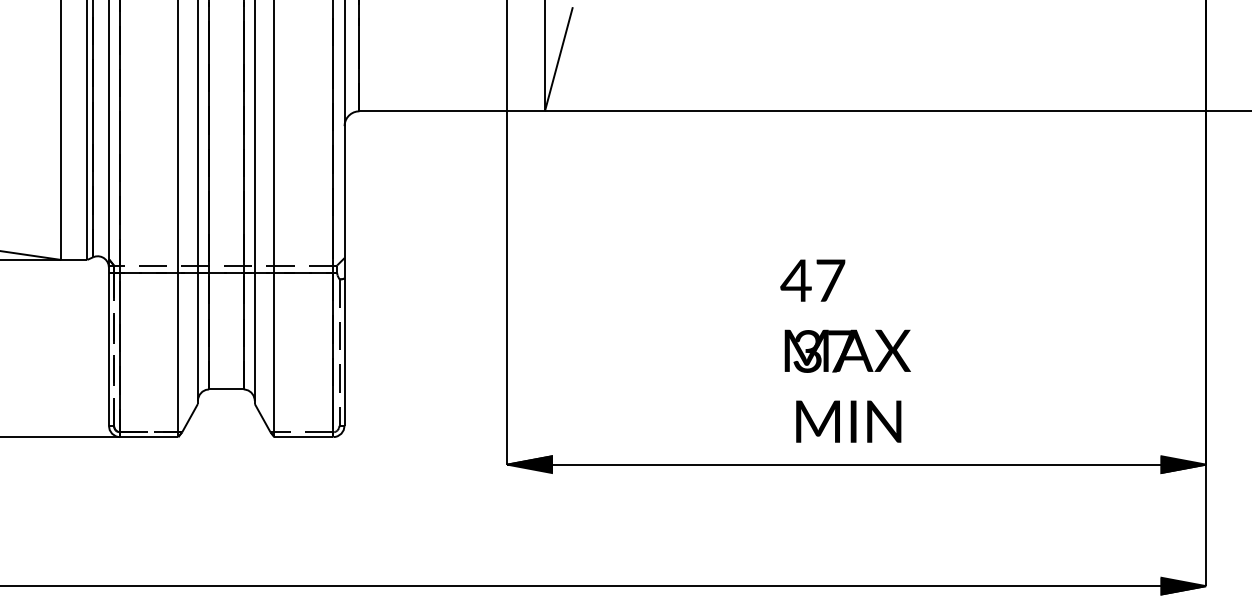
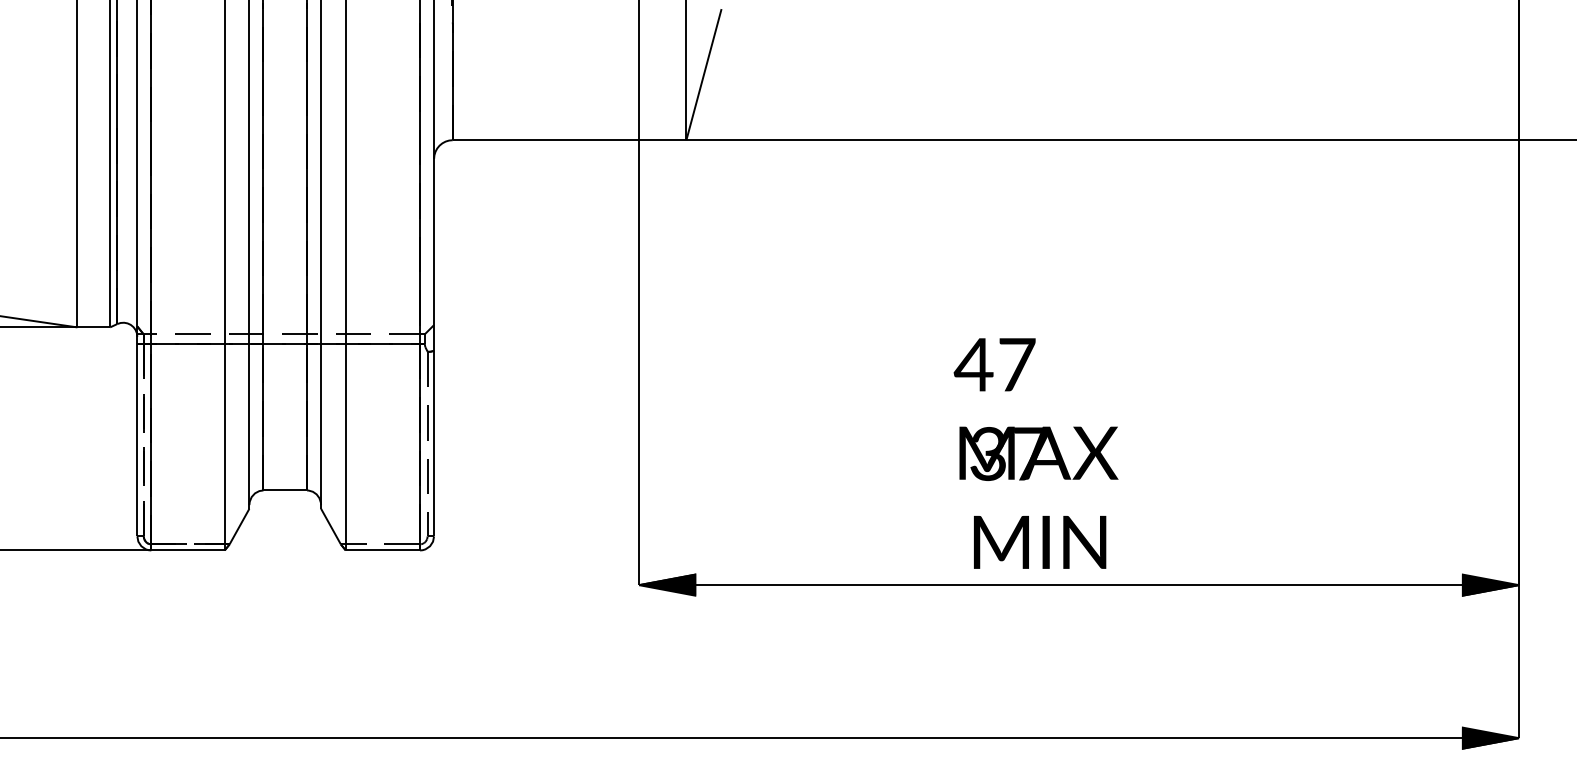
text: (845, 350) -> (1035, 452), moved

